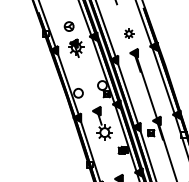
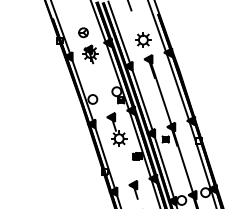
part: (129, 33) -> (143, 39), size x1.67

